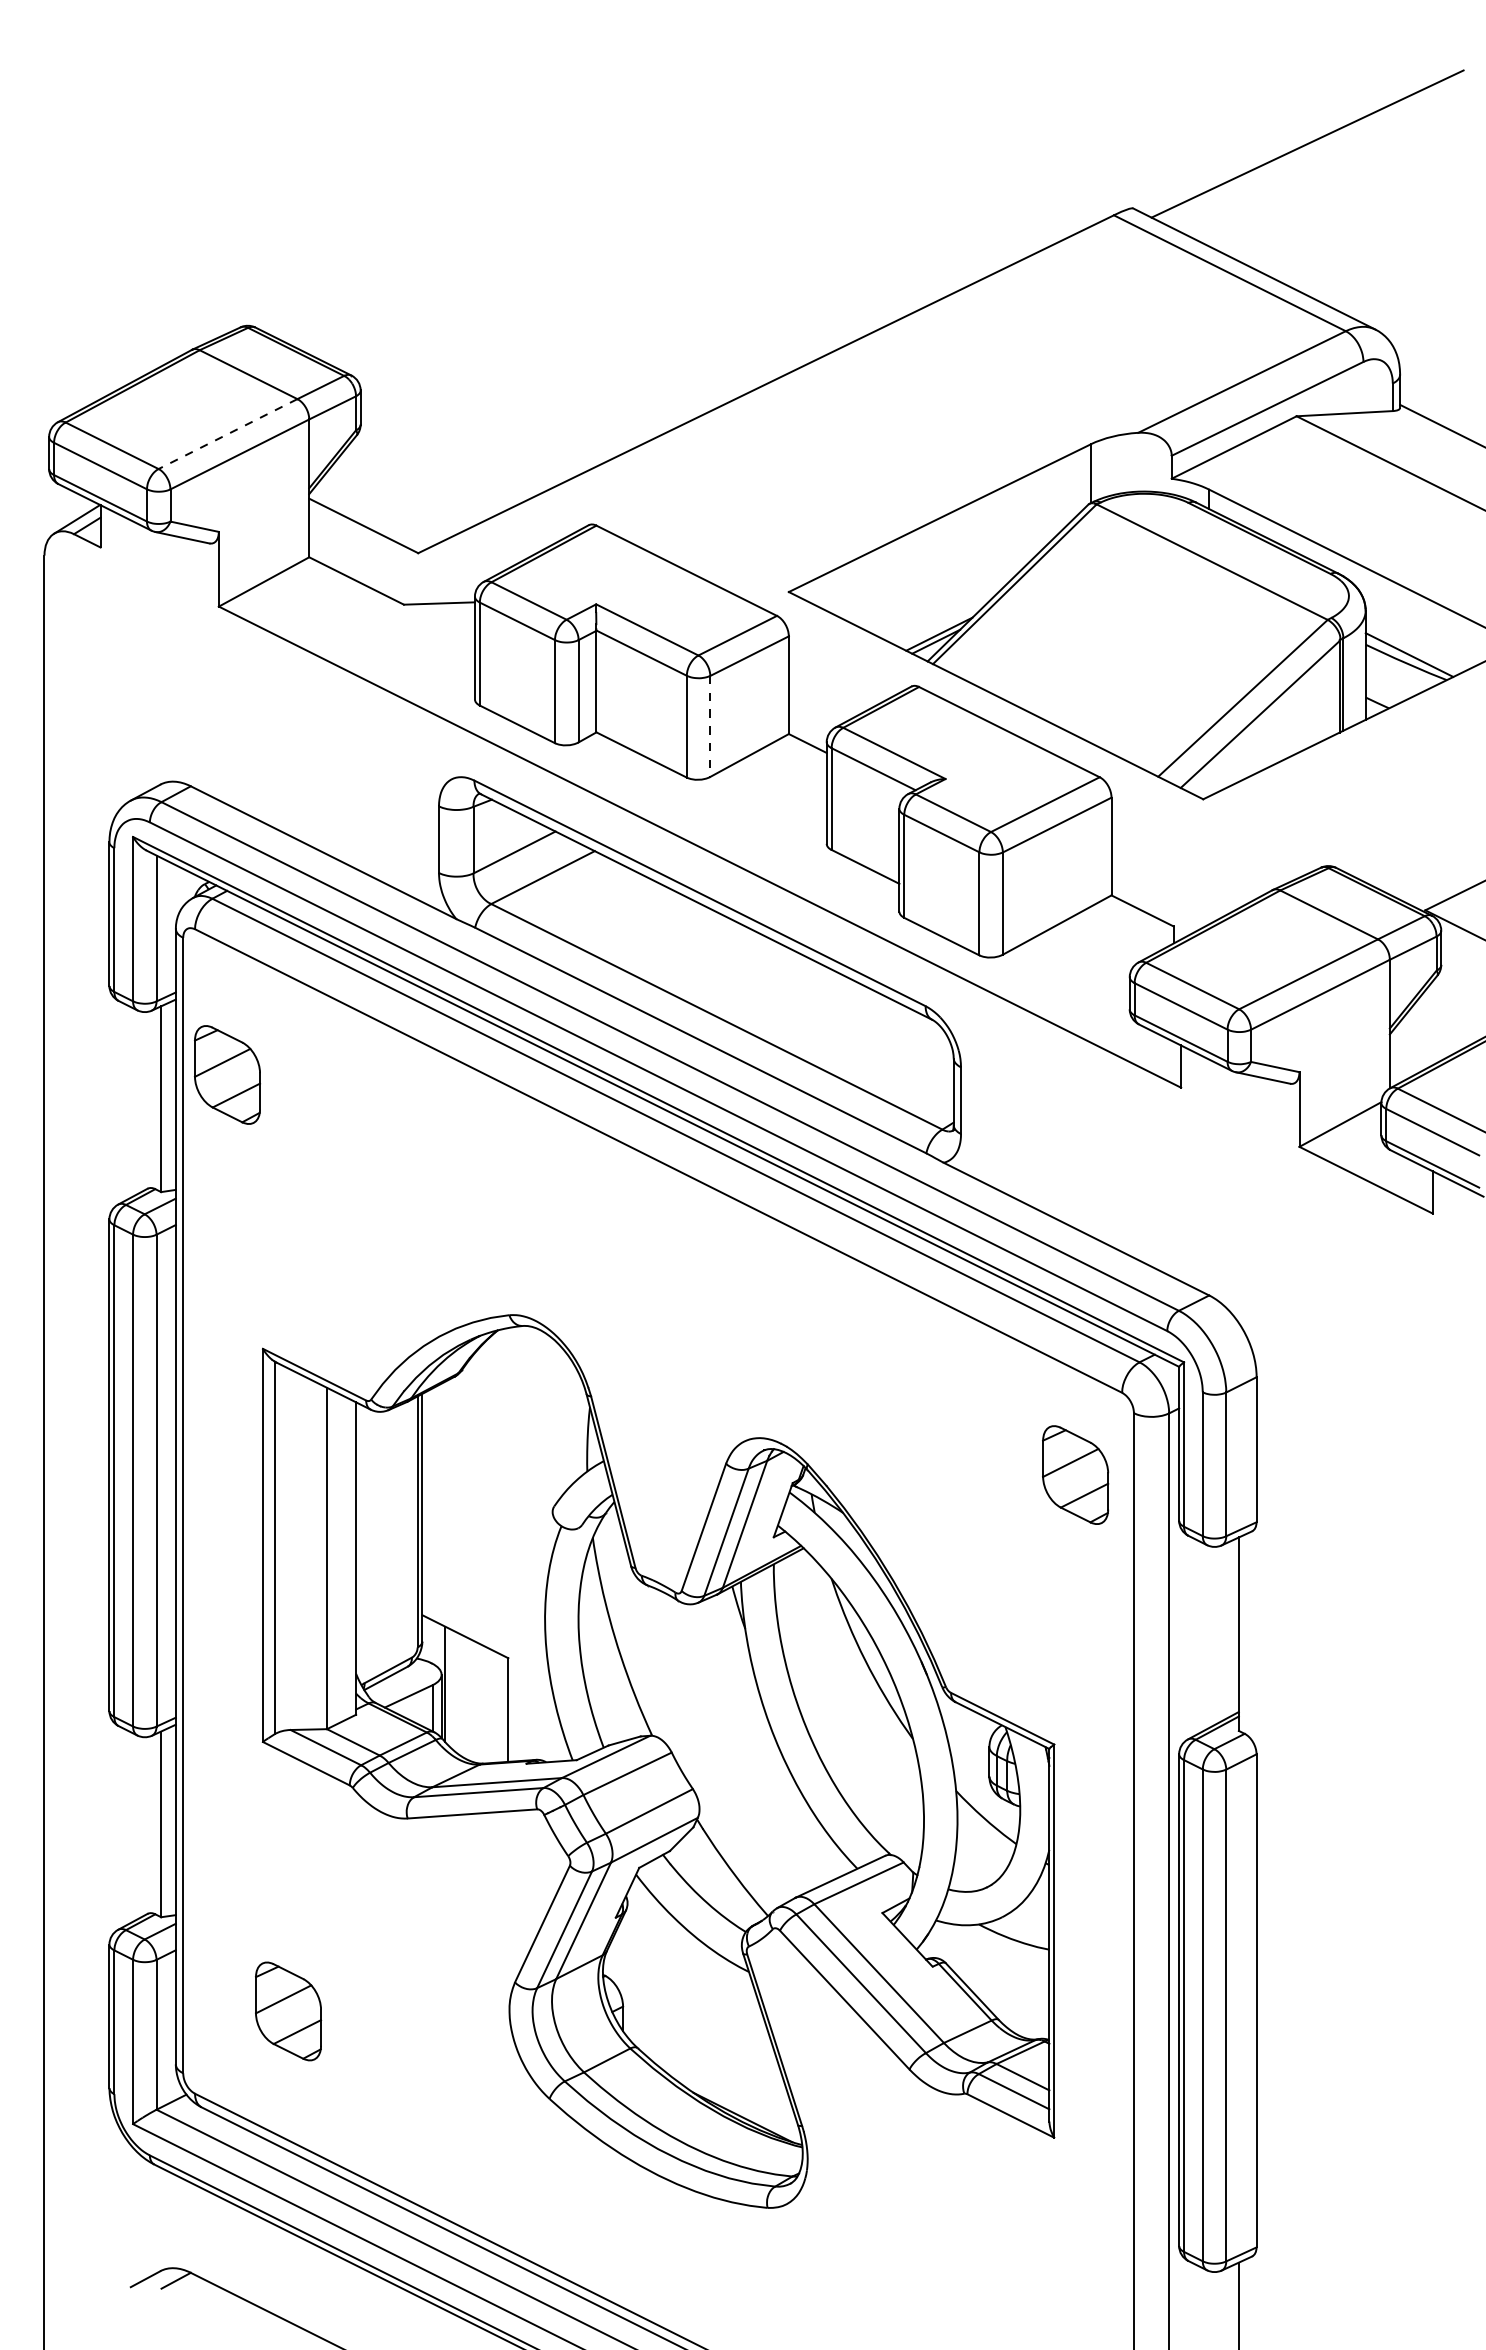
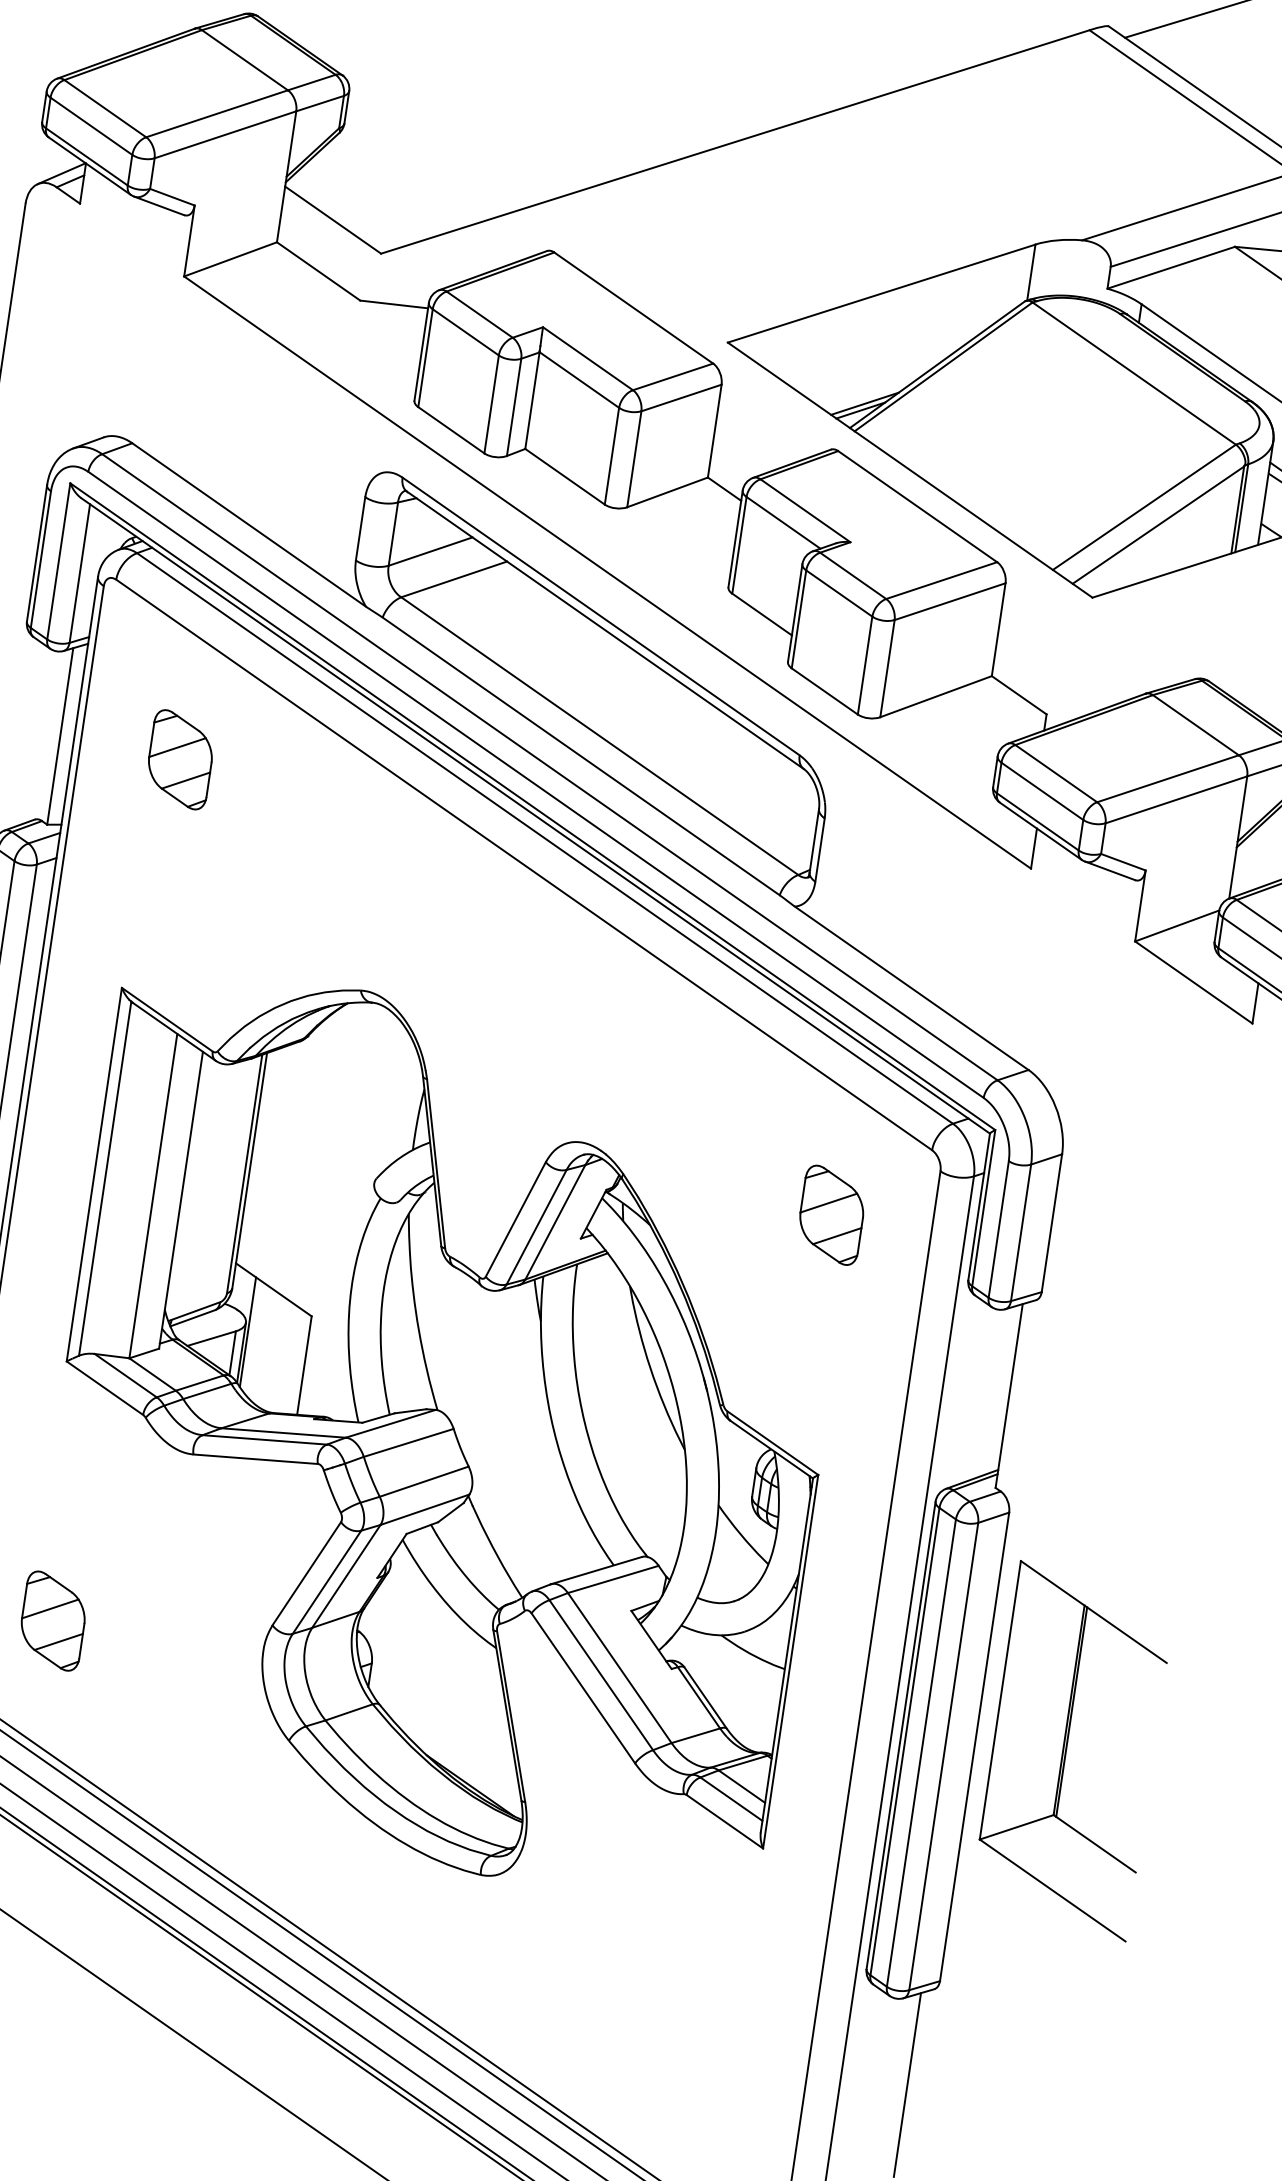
line: (228, 434) -> (217, 114), dashed -> solid
line: (710, 726) -> (634, 459), dashed -> solid
part: (227, 1074) -> (180, 759), moved
part: (1075, 1474) -> (831, 1214), moved
part: (1351, 1990) -> (1066, 1750), added

